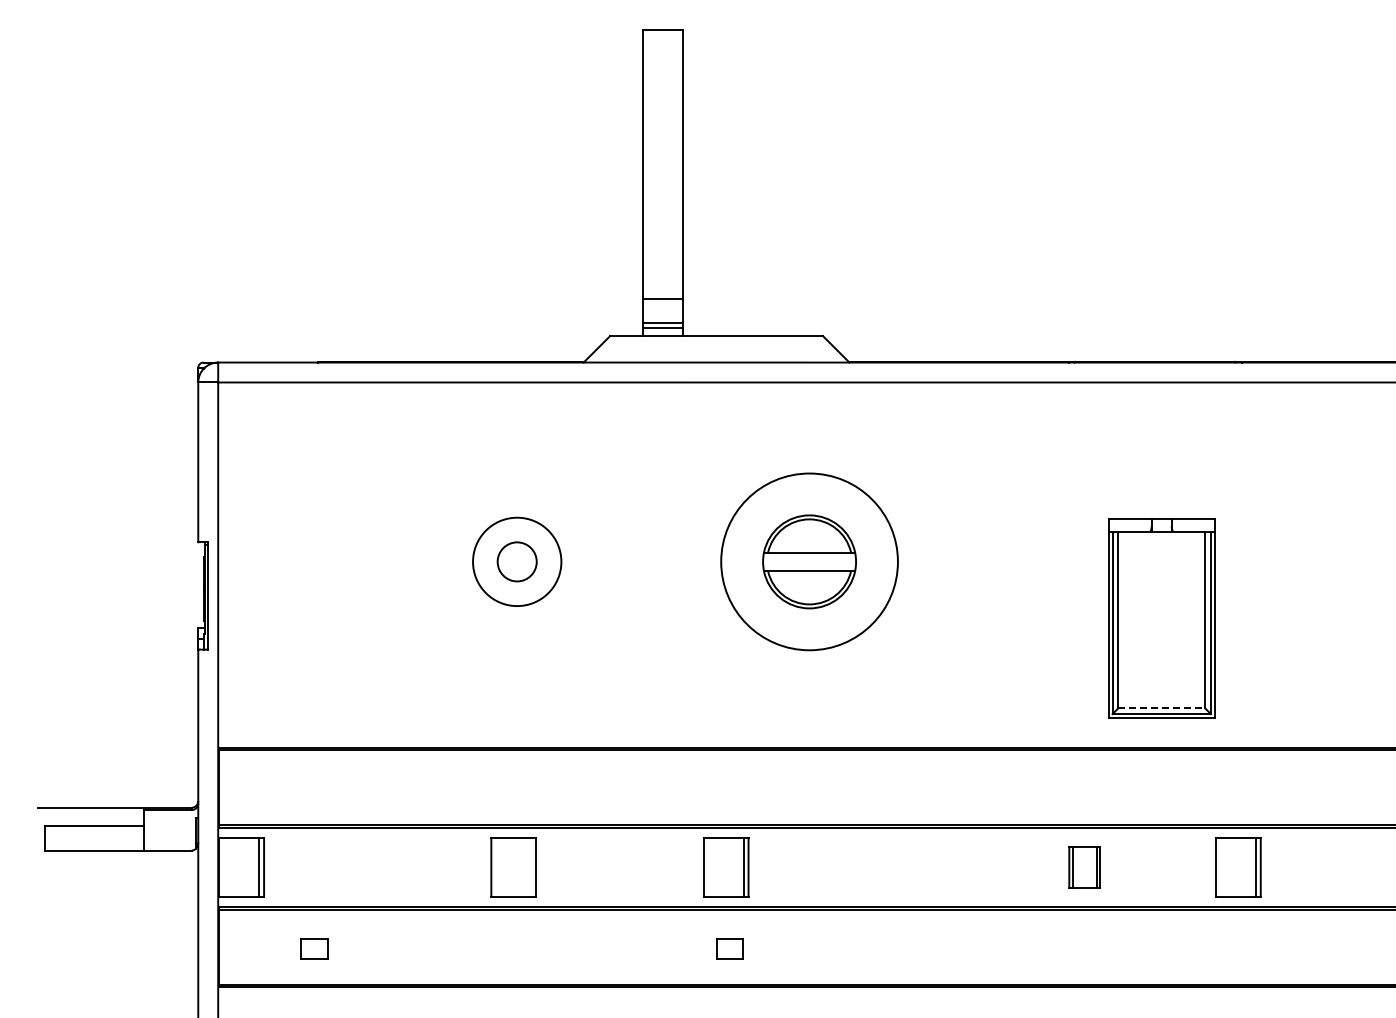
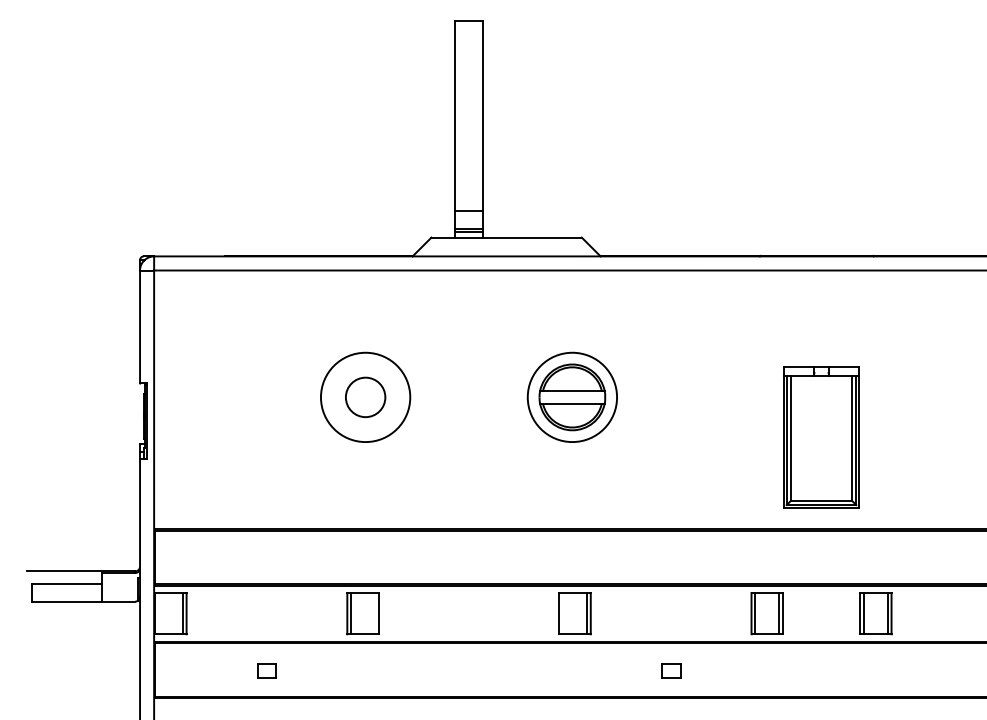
circle: (517, 561) -> (365, 397), size x1.43
circle: (517, 561) -> (365, 397), size x1.43
circle: (809, 561) -> (572, 397), size x0.71
line: (1162, 708) -> (822, 501), dashed -> solid
line: (495, 867) -> (350, 613), added
part: (726, 867) -> (575, 613), moved
part: (1084, 867) -> (766, 613), size x1.43
line: (1221, 867) -> (863, 613), added
part: (314, 948) -> (266, 670), moved
part: (729, 948) -> (670, 670), moved

